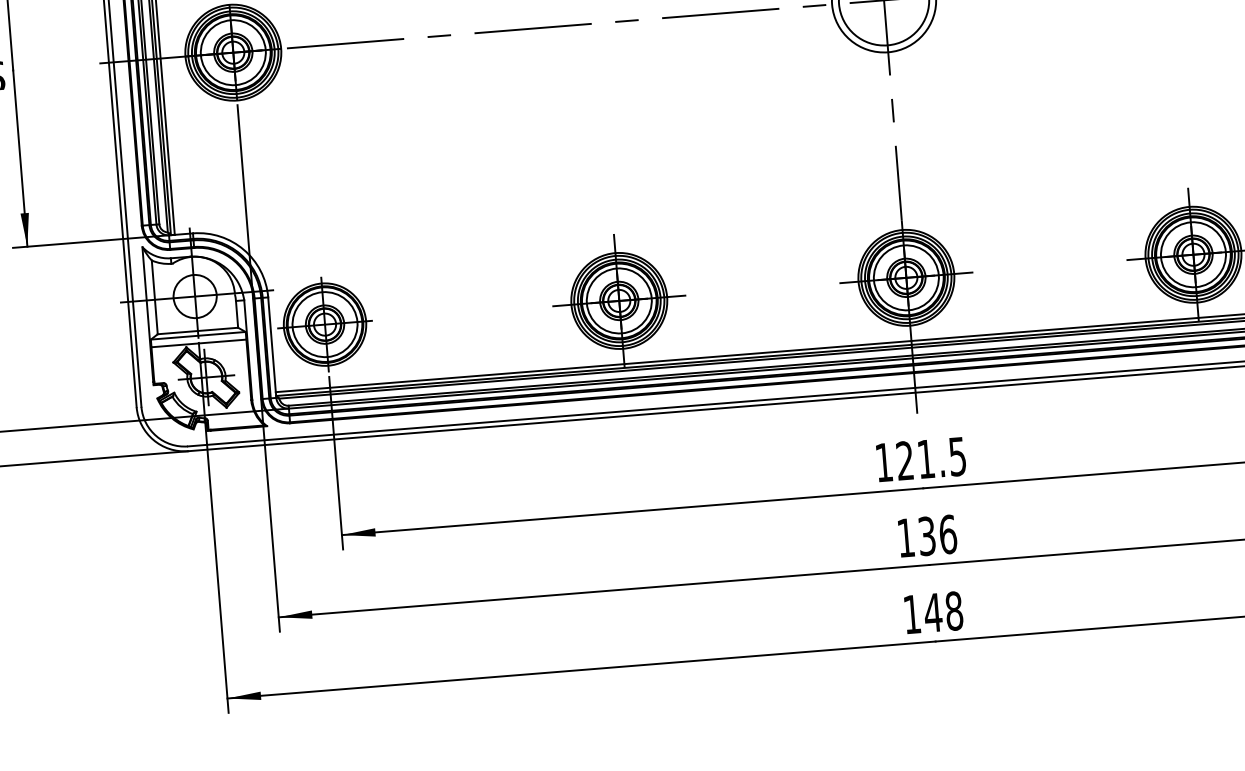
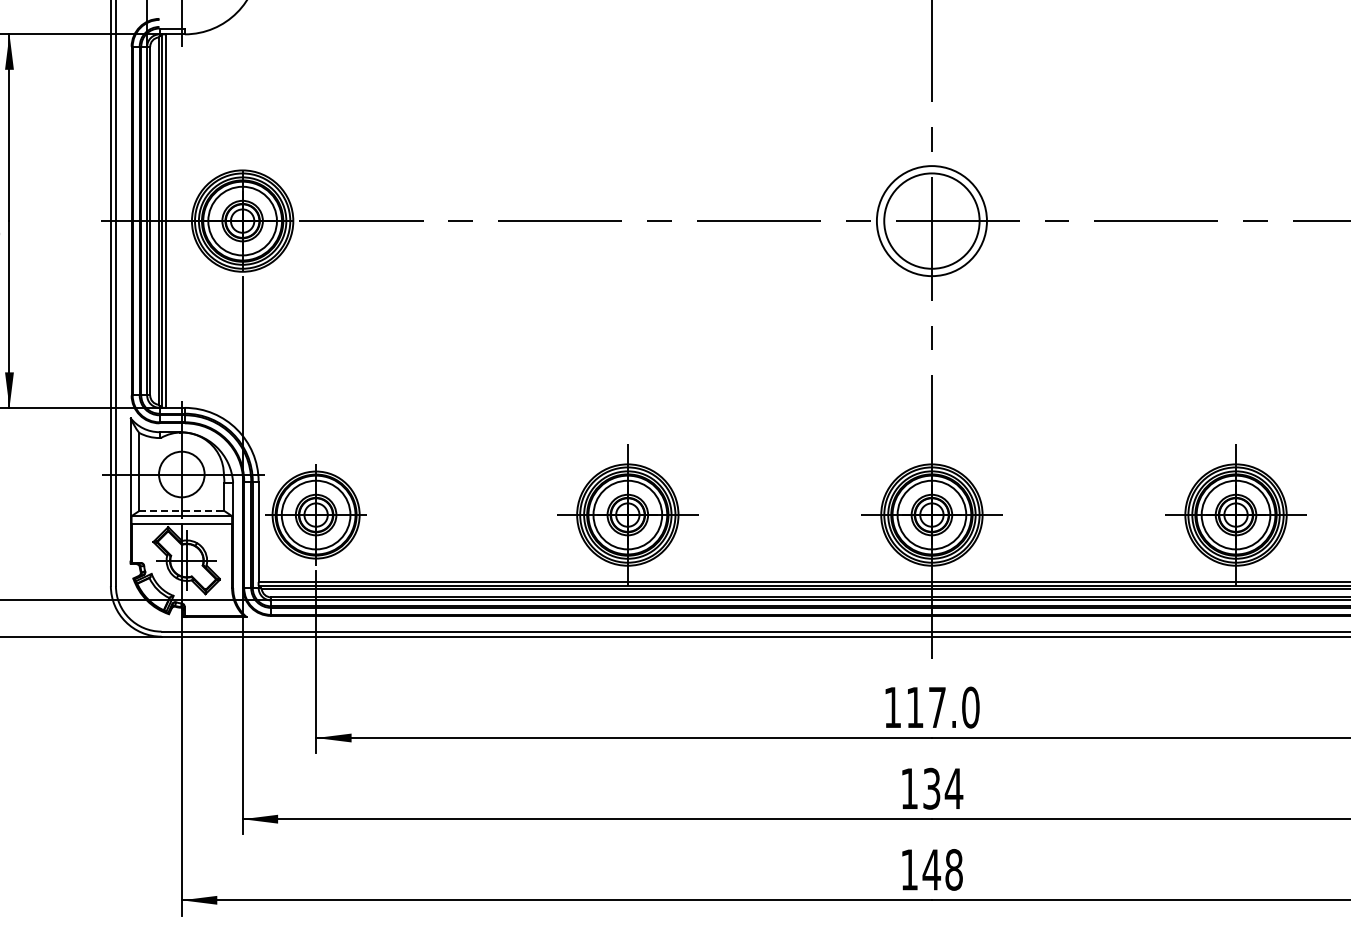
line: (197, 331) -> (181, 511), solid -> dashed
text: (930, 458) -> (942, 707), 121.5 -> 117.0
text: (947, 534) -> (953, 788), 136 -> 134

